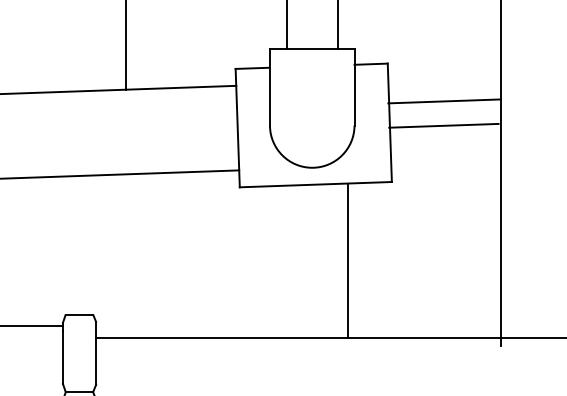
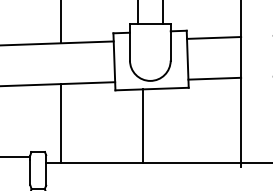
line: (445, 100) -> (214, 37), moved
line: (443, 125) -> (214, 78), moved
line: (125, 256) -> (60, 123), added
line: (347, 260) -> (143, 125), moved

